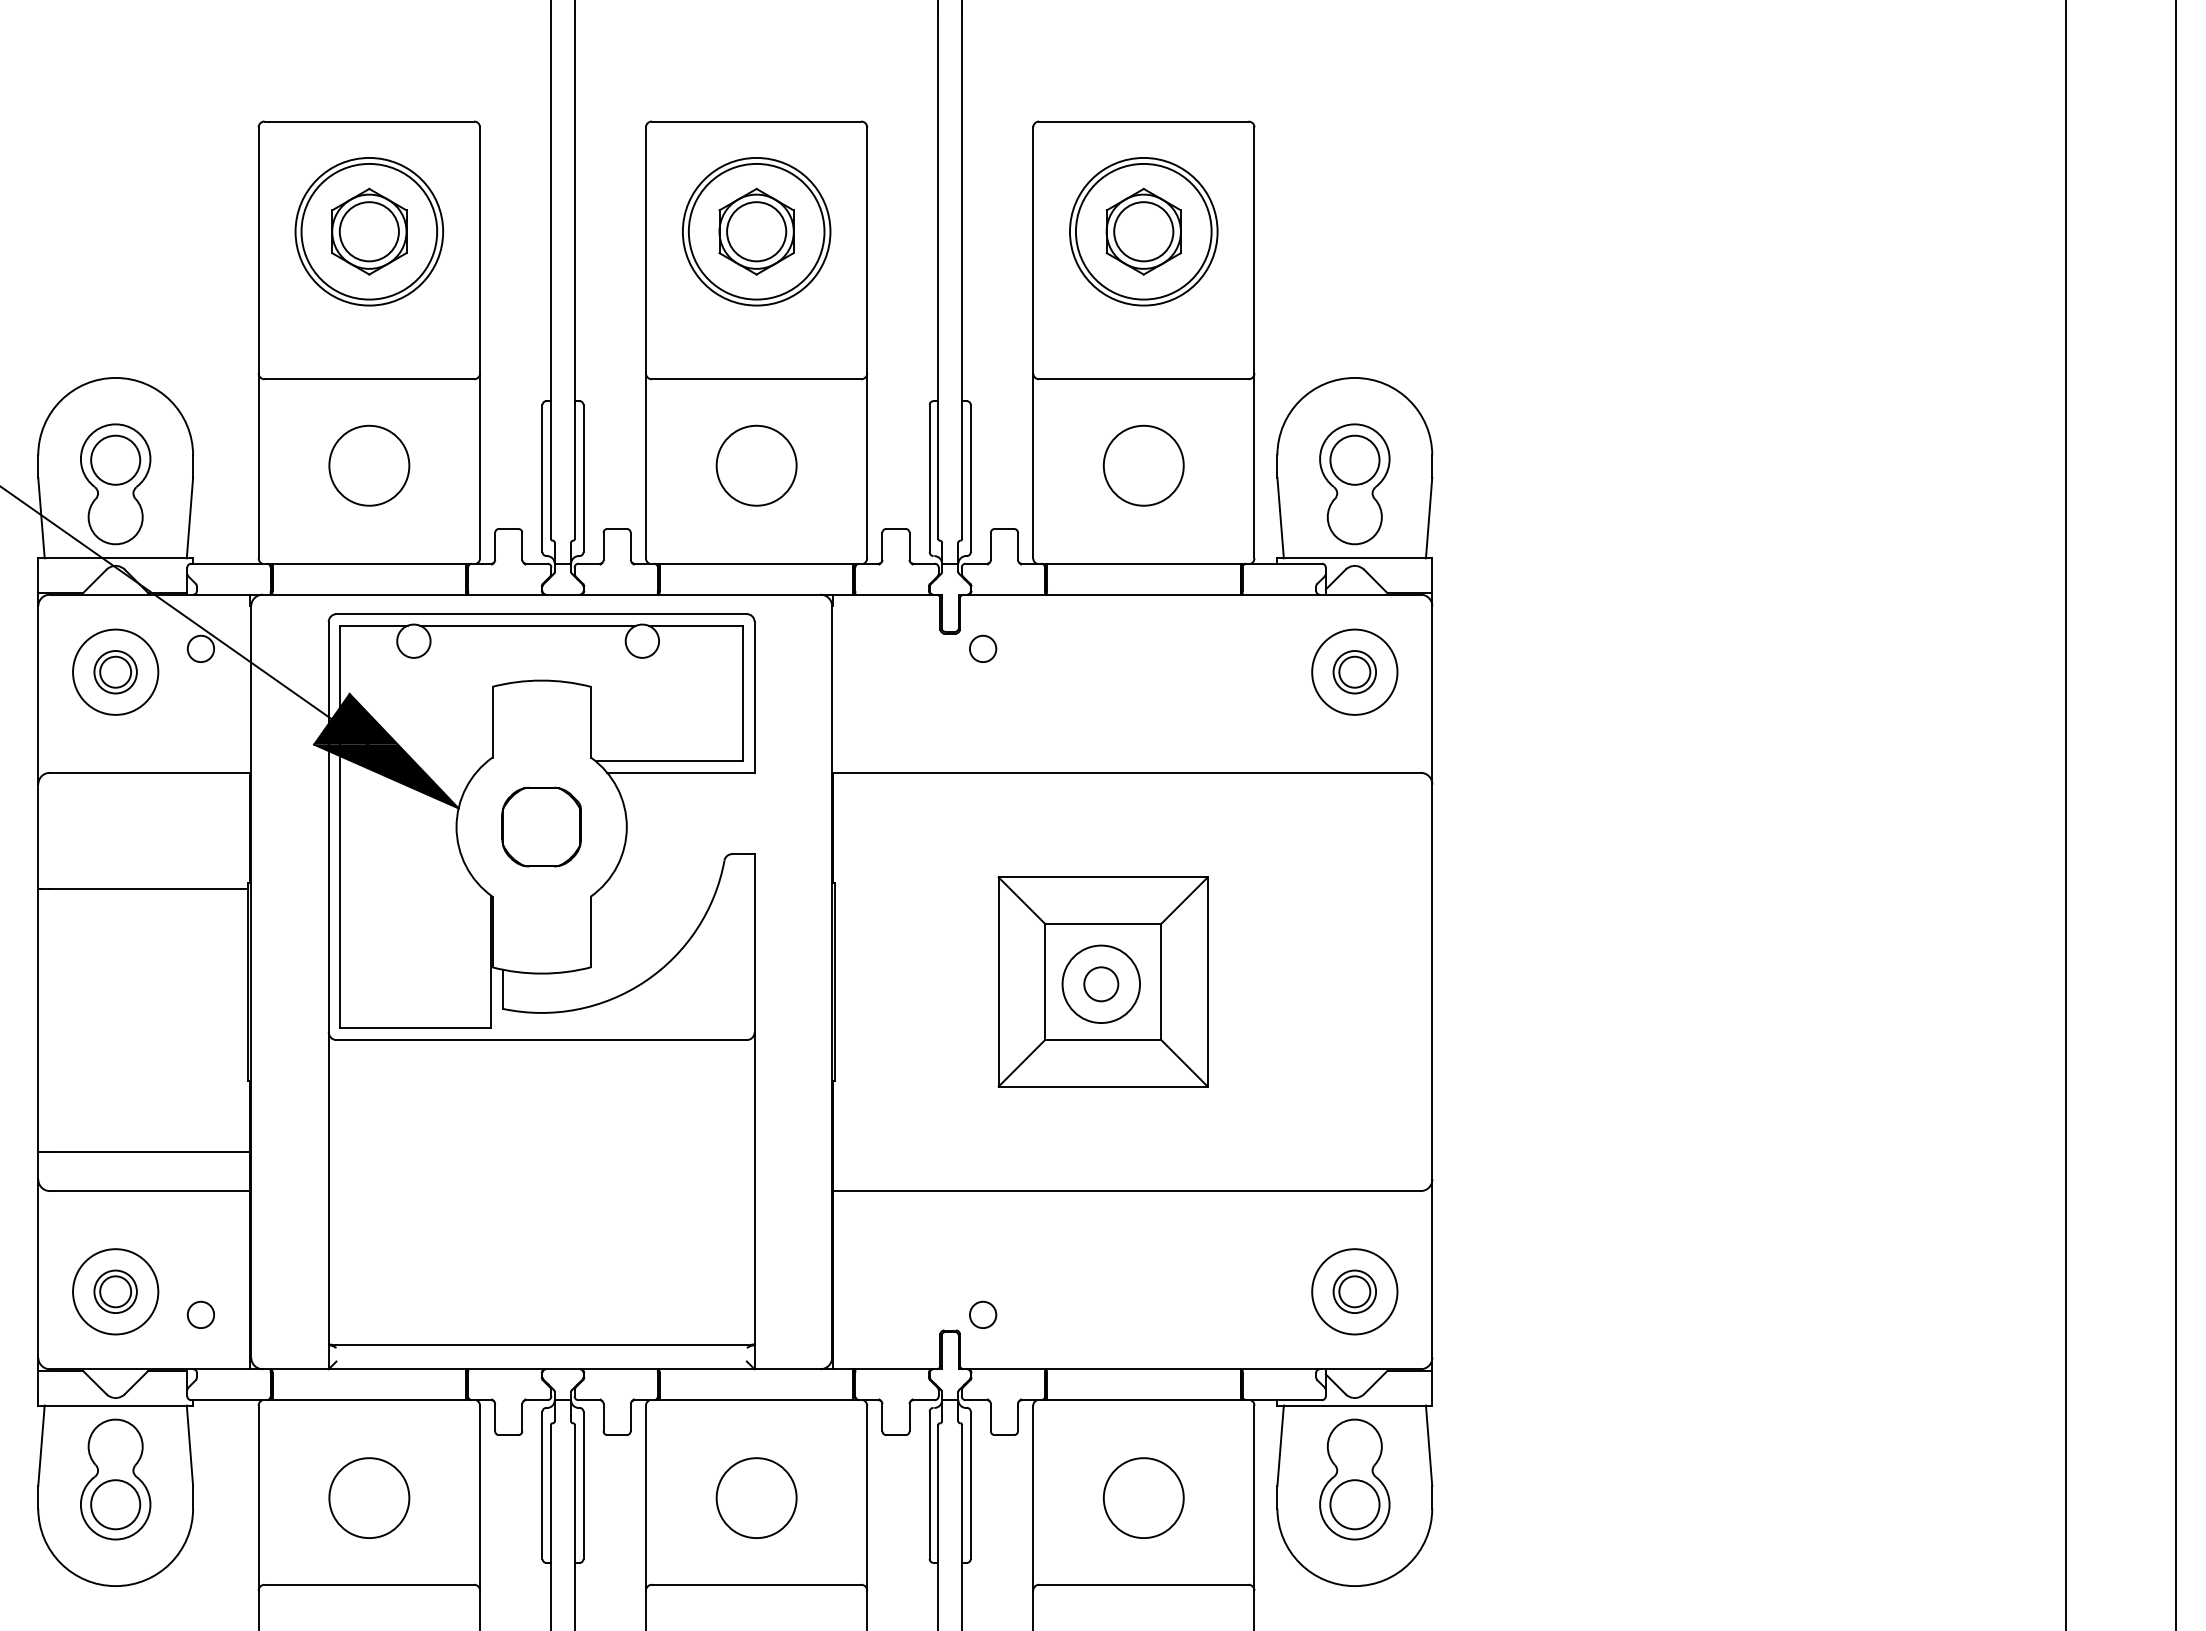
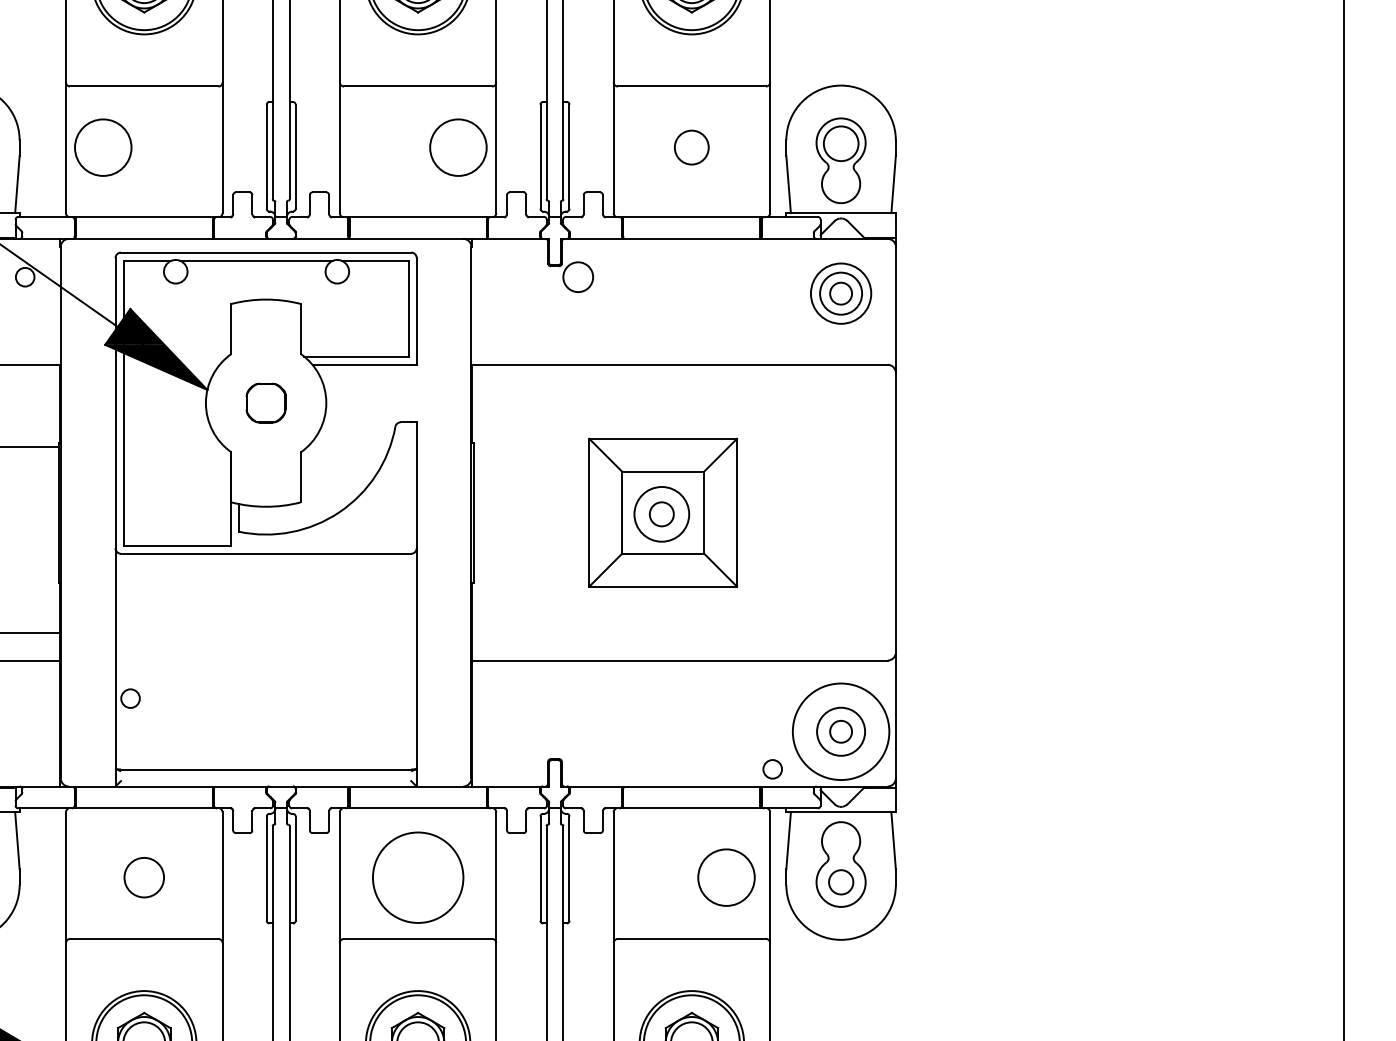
circle: (369, 465) -> (103, 147), moved
circle: (756, 465) -> (458, 147), moved
circle: (1143, 465) -> (691, 147), size x0.6
circle: (982, 648) -> (577, 276), size x1.6
circle: (1354, 672) -> (840, 293), size x1.4
part: (541, 826) -> (265, 402), size x0.7
circle: (1354, 1291) -> (840, 731), size x1.6
circle: (1354, 1291) -> (840, 731), size x1.6
circle: (200, 1314) -> (130, 698), moved
circle: (983, 1314) -> (772, 769), moved
circle: (756, 1497) -> (418, 877), size x1.6
circle: (1143, 1497) -> (726, 877), moved
circle: (369, 1498) -> (144, 877), size x0.7
circle: (1354, 1504) -> (840, 882), size x0.7

